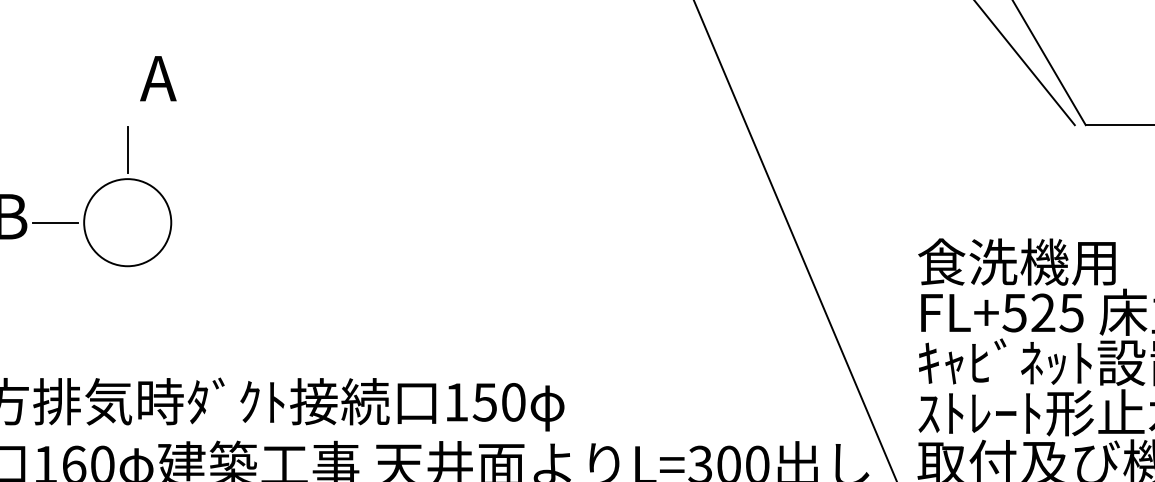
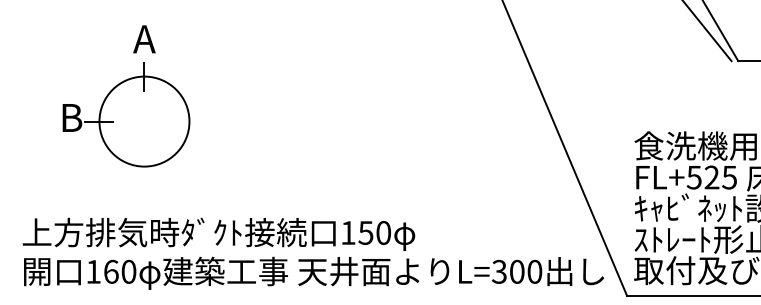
text: (158, 78) -> (144, 39), moved
circle: (127, 222) -> (144, 121), size x1.67

